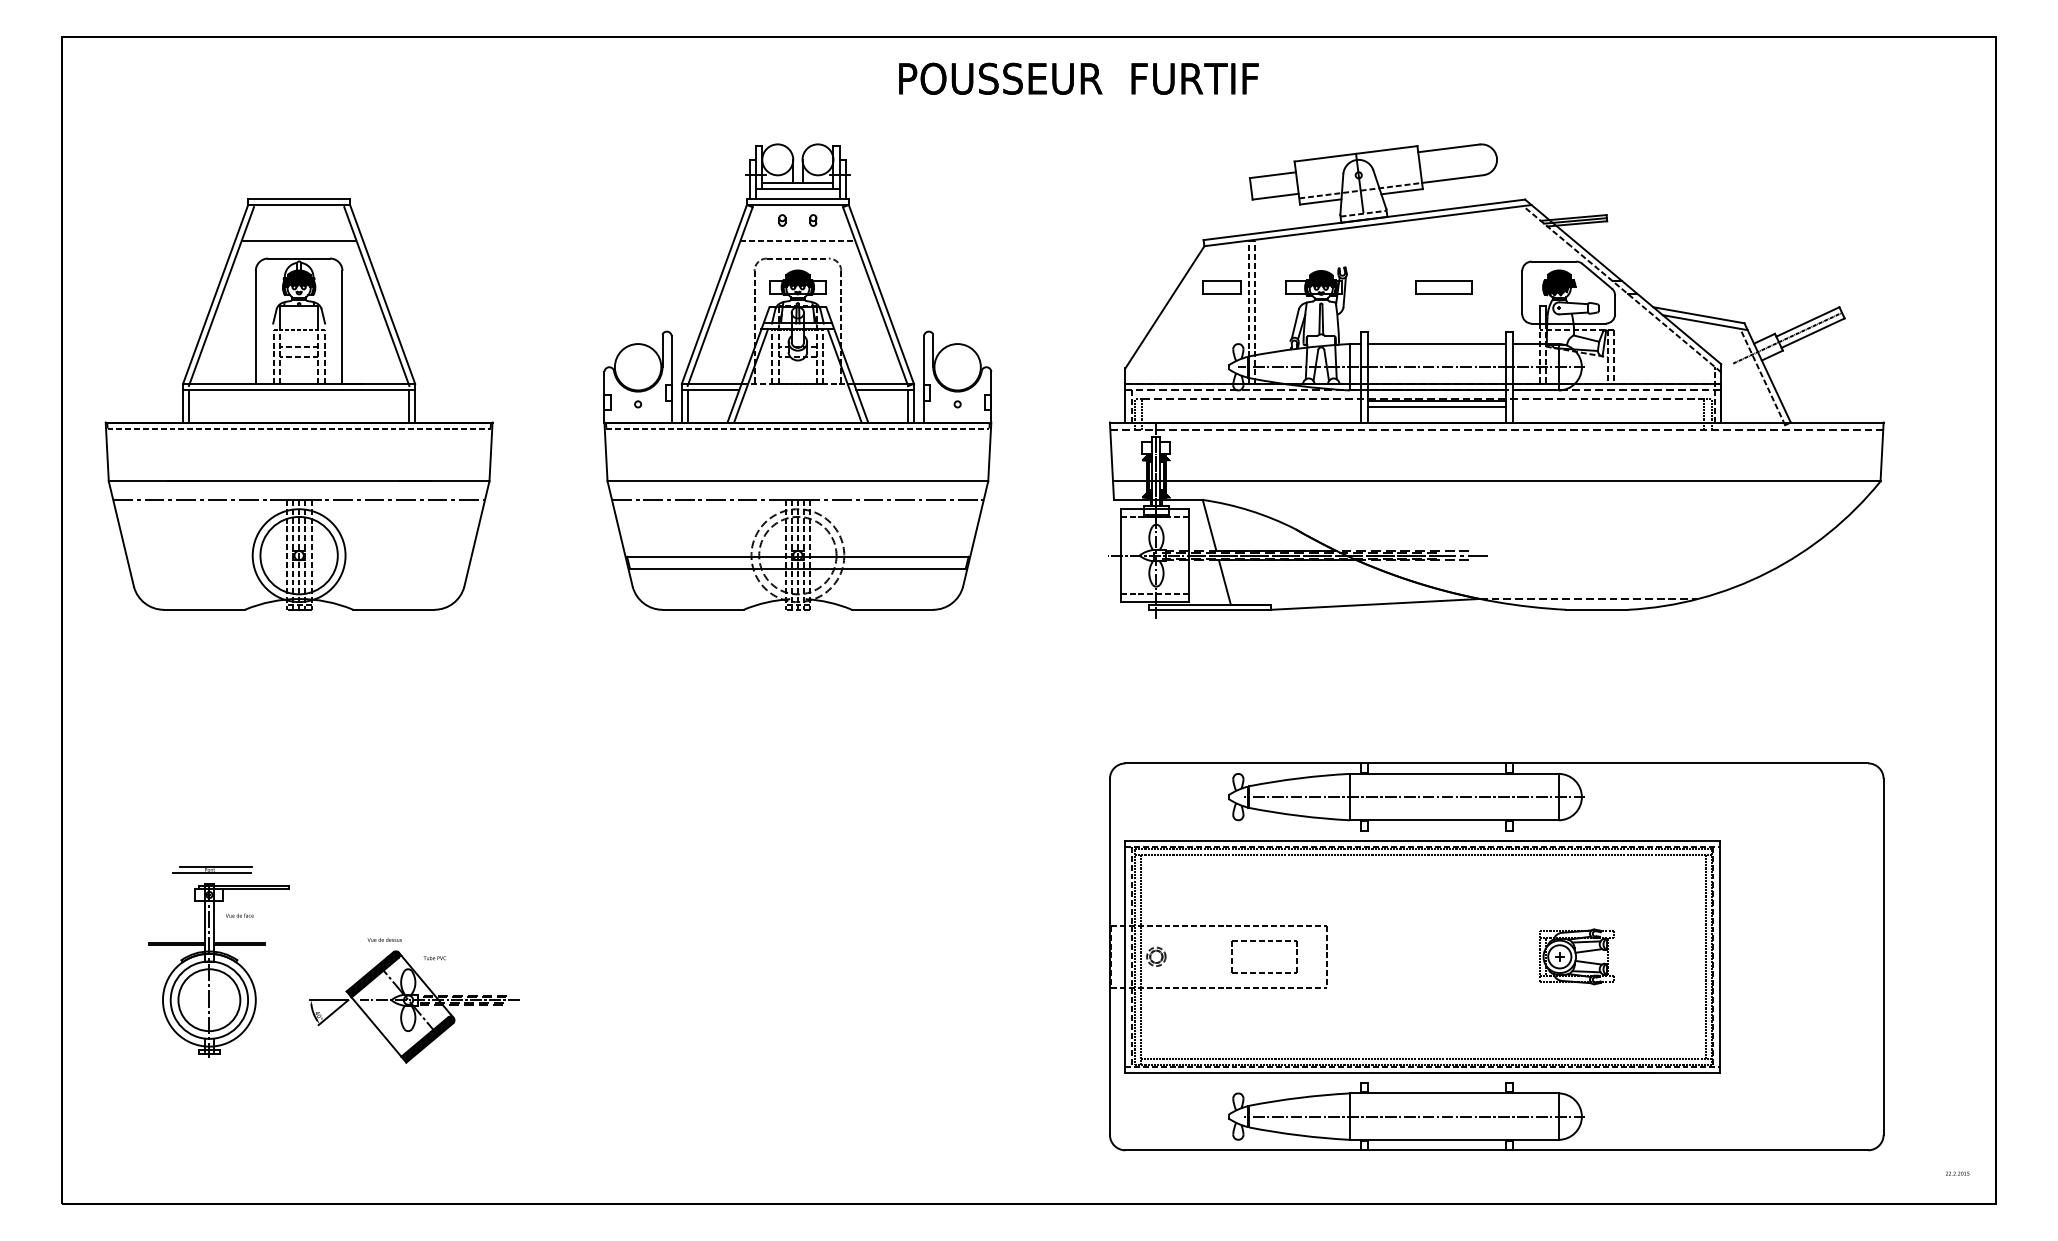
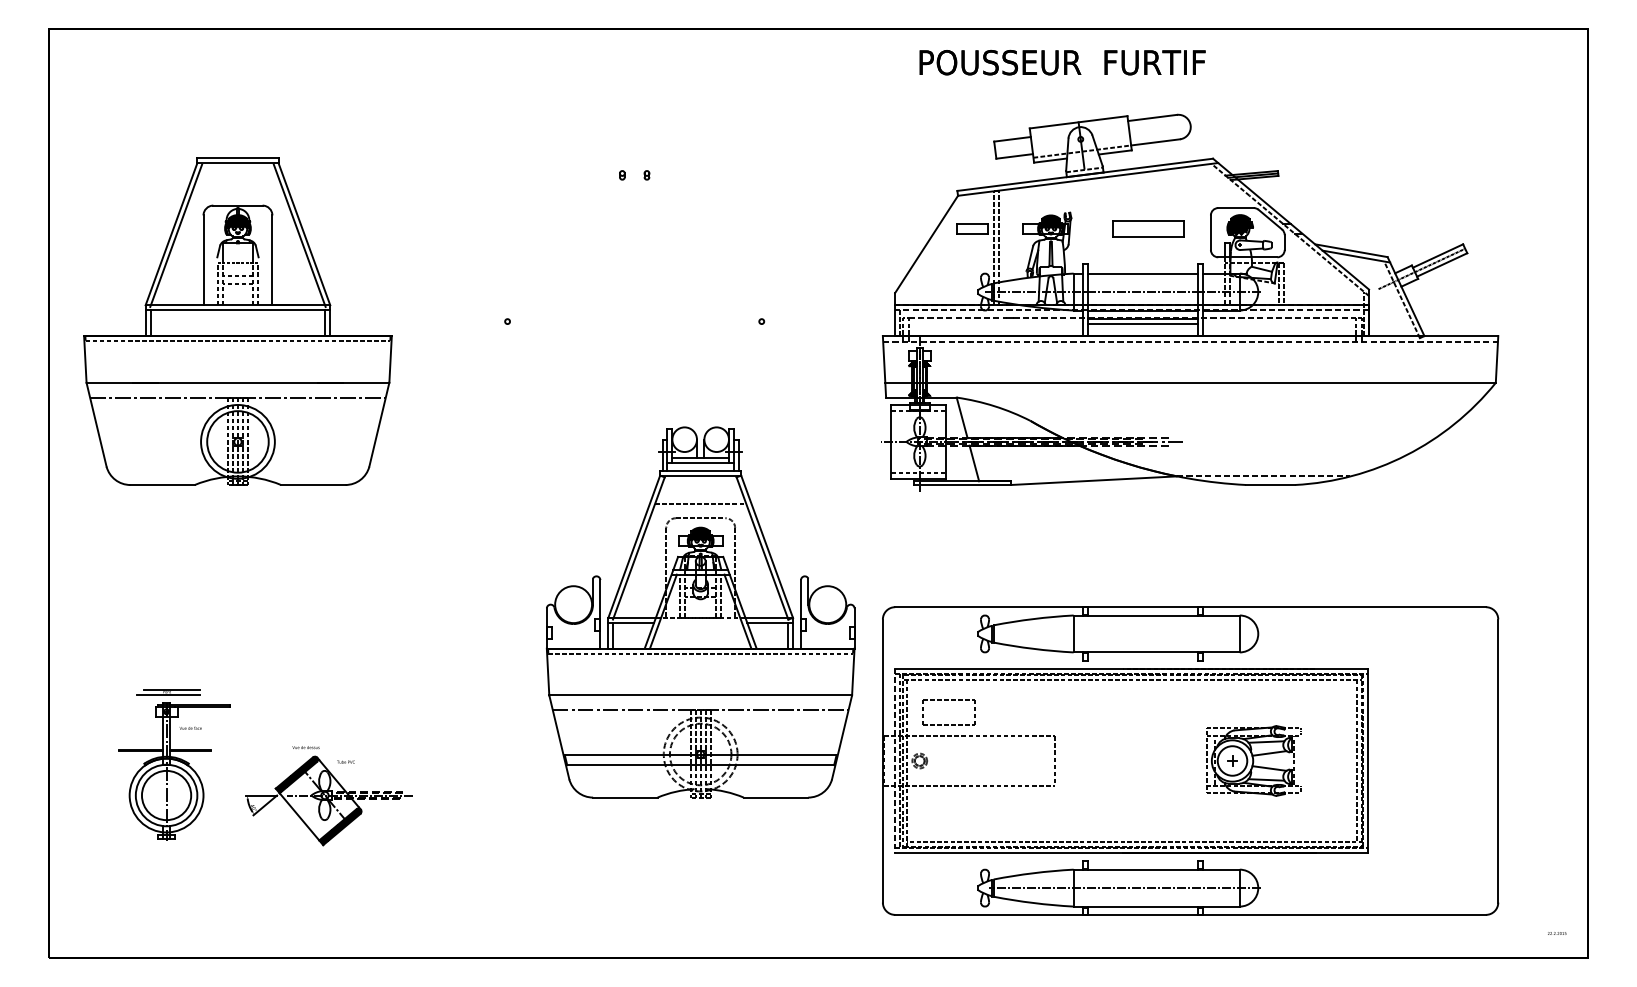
text: (1078, 78) -> (1062, 62), moved
line: (298, 240) -> (237, 191), removed
part: (1443, 287) -> (1148, 228), size x1.6
part: (797, 376) -> (700, 612), moved
line: (1414, 797) -> (1125, 634), removed
part: (1264, 941) -> (948, 700), moved
part: (1576, 956) -> (1253, 760), size x1.6
line: (1125, 957) -> (895, 761), solid -> dashed

